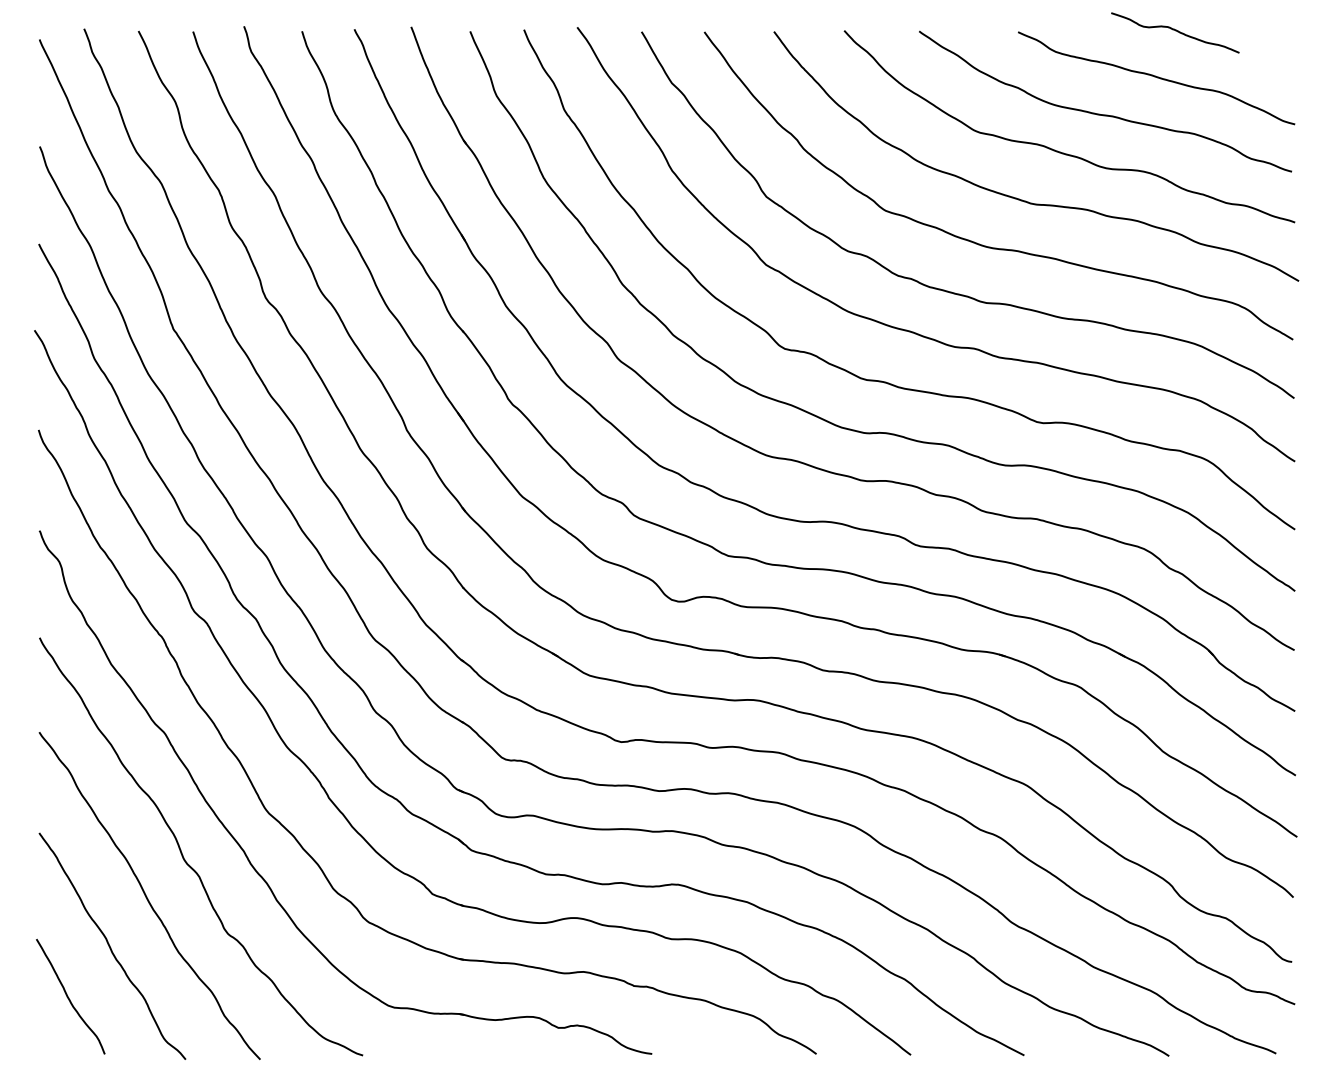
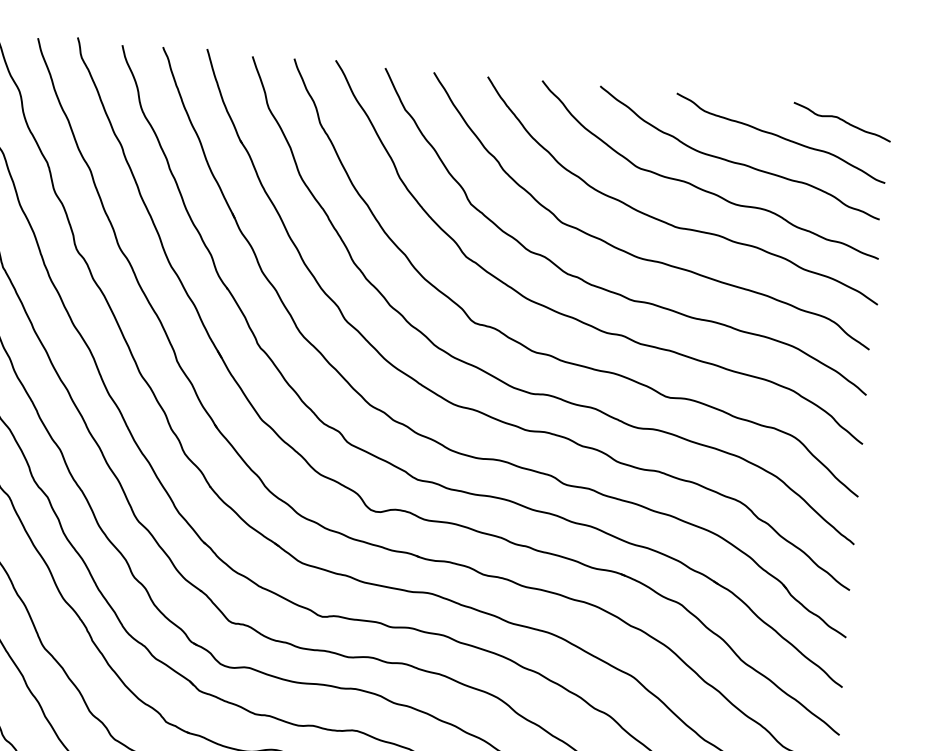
curve: (1175, 31) -> (842, 121), moved

